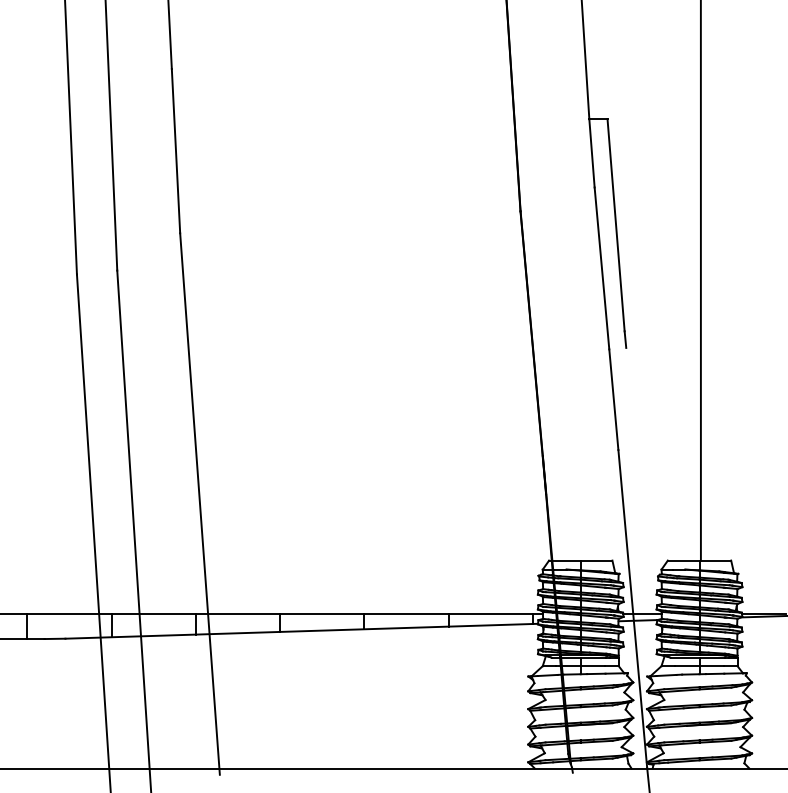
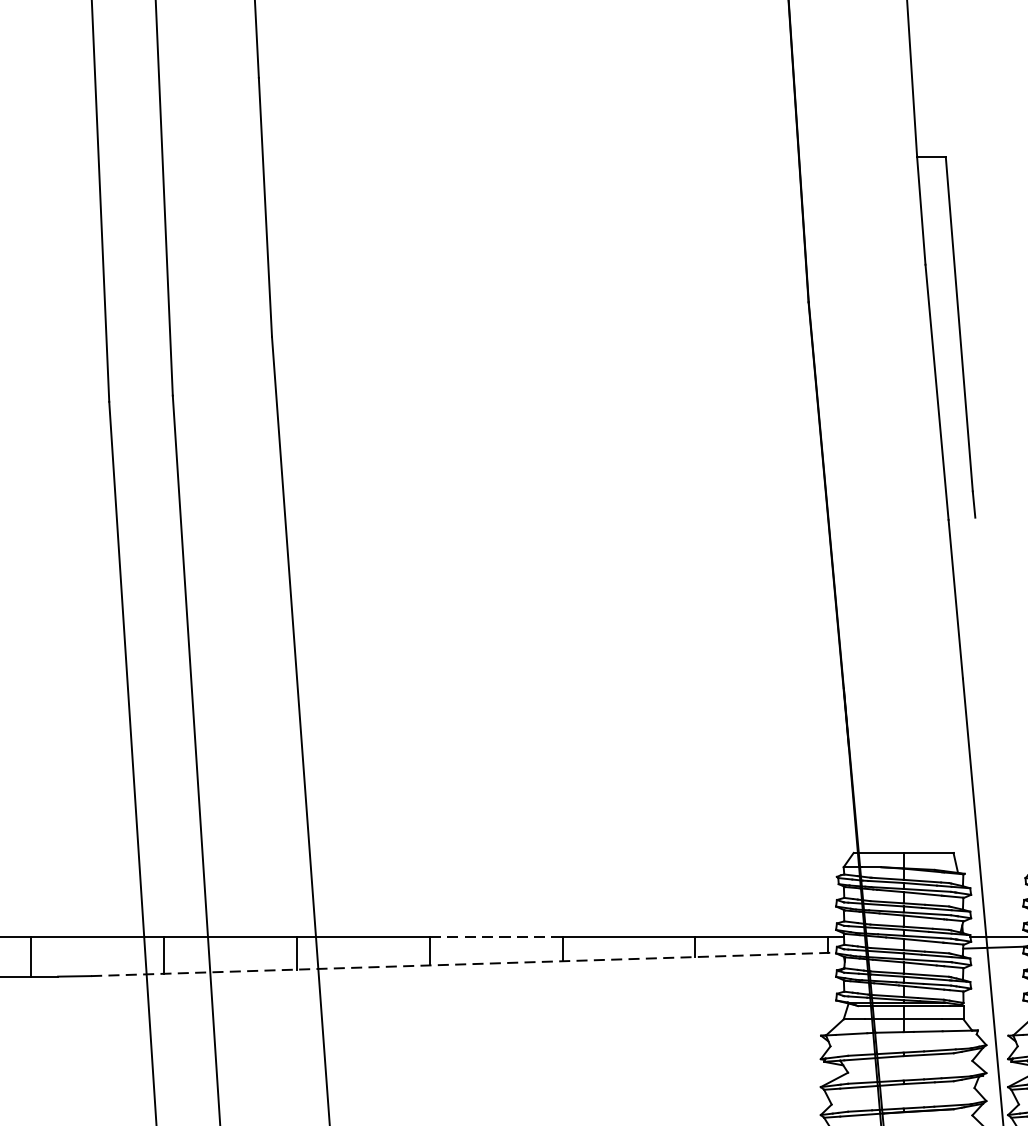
line: (321, 613) -> (494, 936), solid -> dashed
line: (302, 631) -> (464, 964), solid -> dashed

